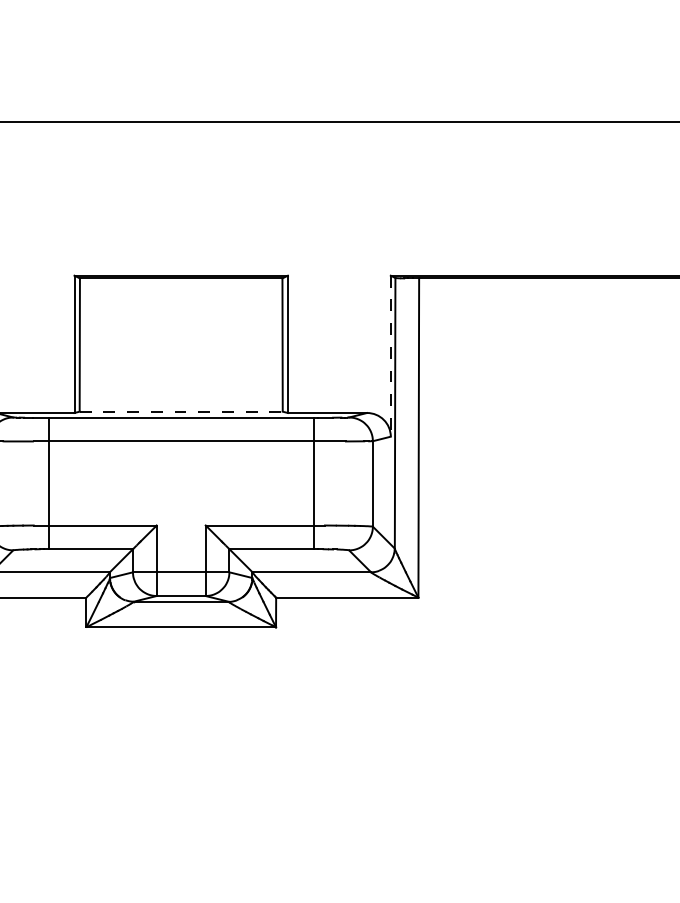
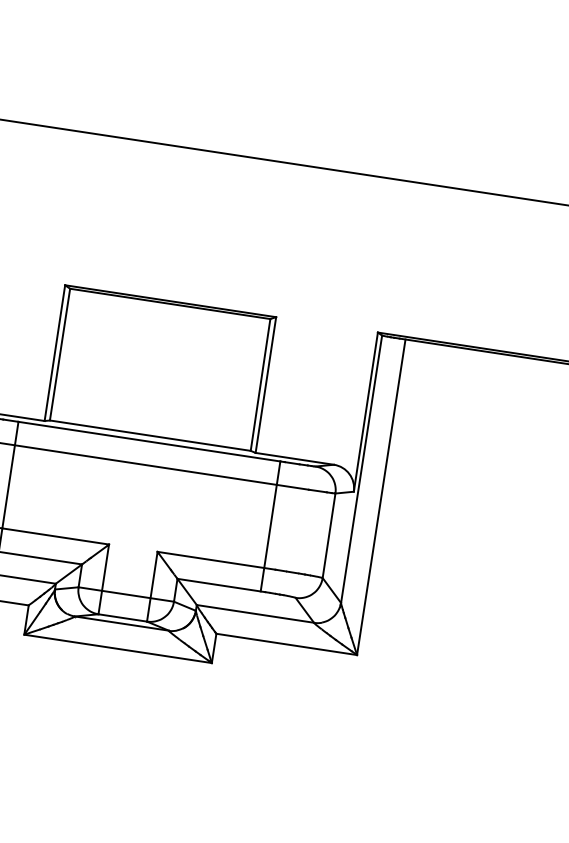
line: (390, 356) -> (365, 412), dashed -> solid
line: (181, 411) -> (150, 435), dashed -> solid

